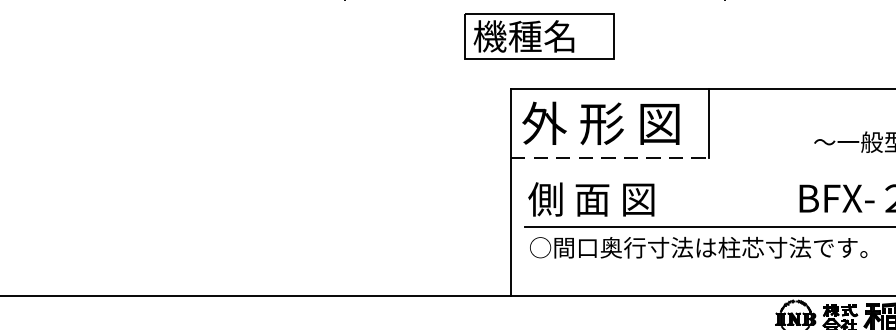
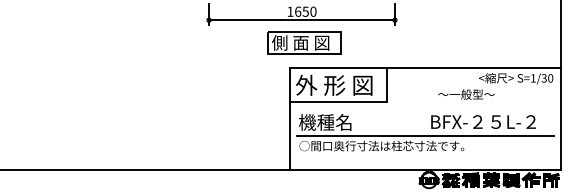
text: (532, 35) -> (300, 42), 機種名 -> 側 面 図
line: (611, 158) -> (339, 102), dashed -> solid
text: (591, 199) -> (329, 122), 側 面 図 -> 機種名

